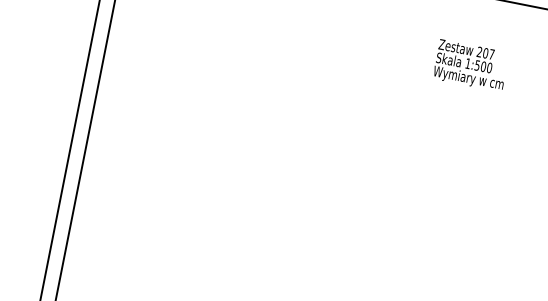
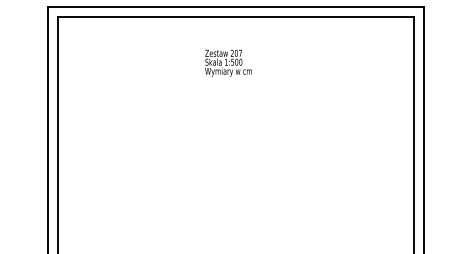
text: (471, 64) -> (228, 62), moved

